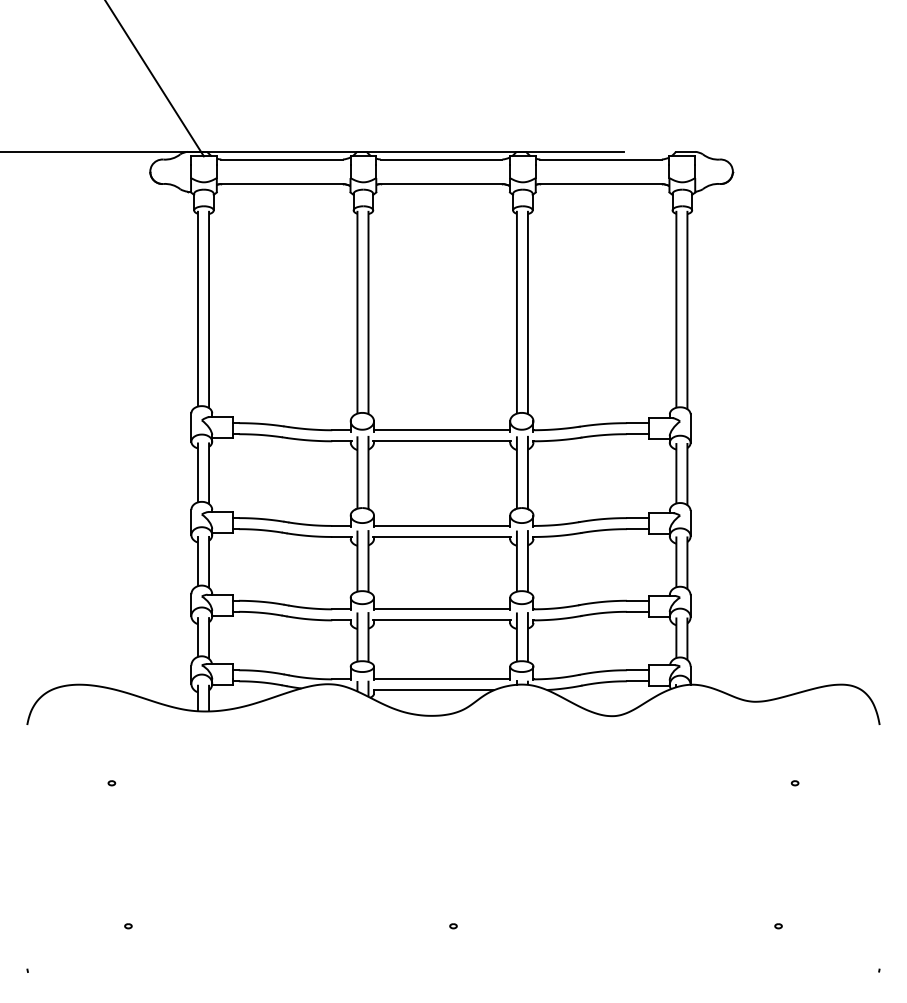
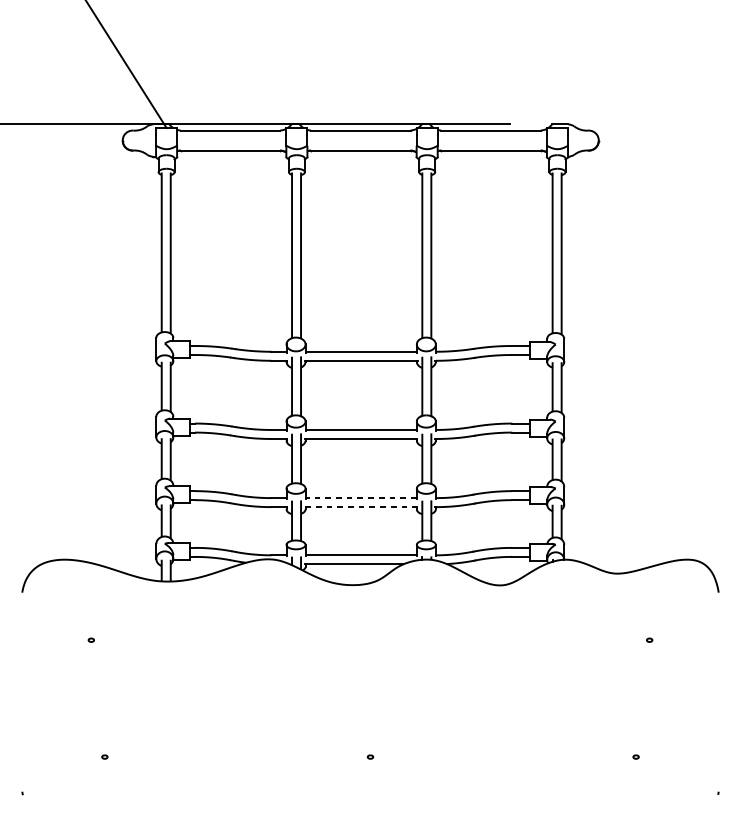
line: (441, 609) -> (360, 498), solid -> dashed
line: (442, 620) -> (361, 507), solid -> dashed

